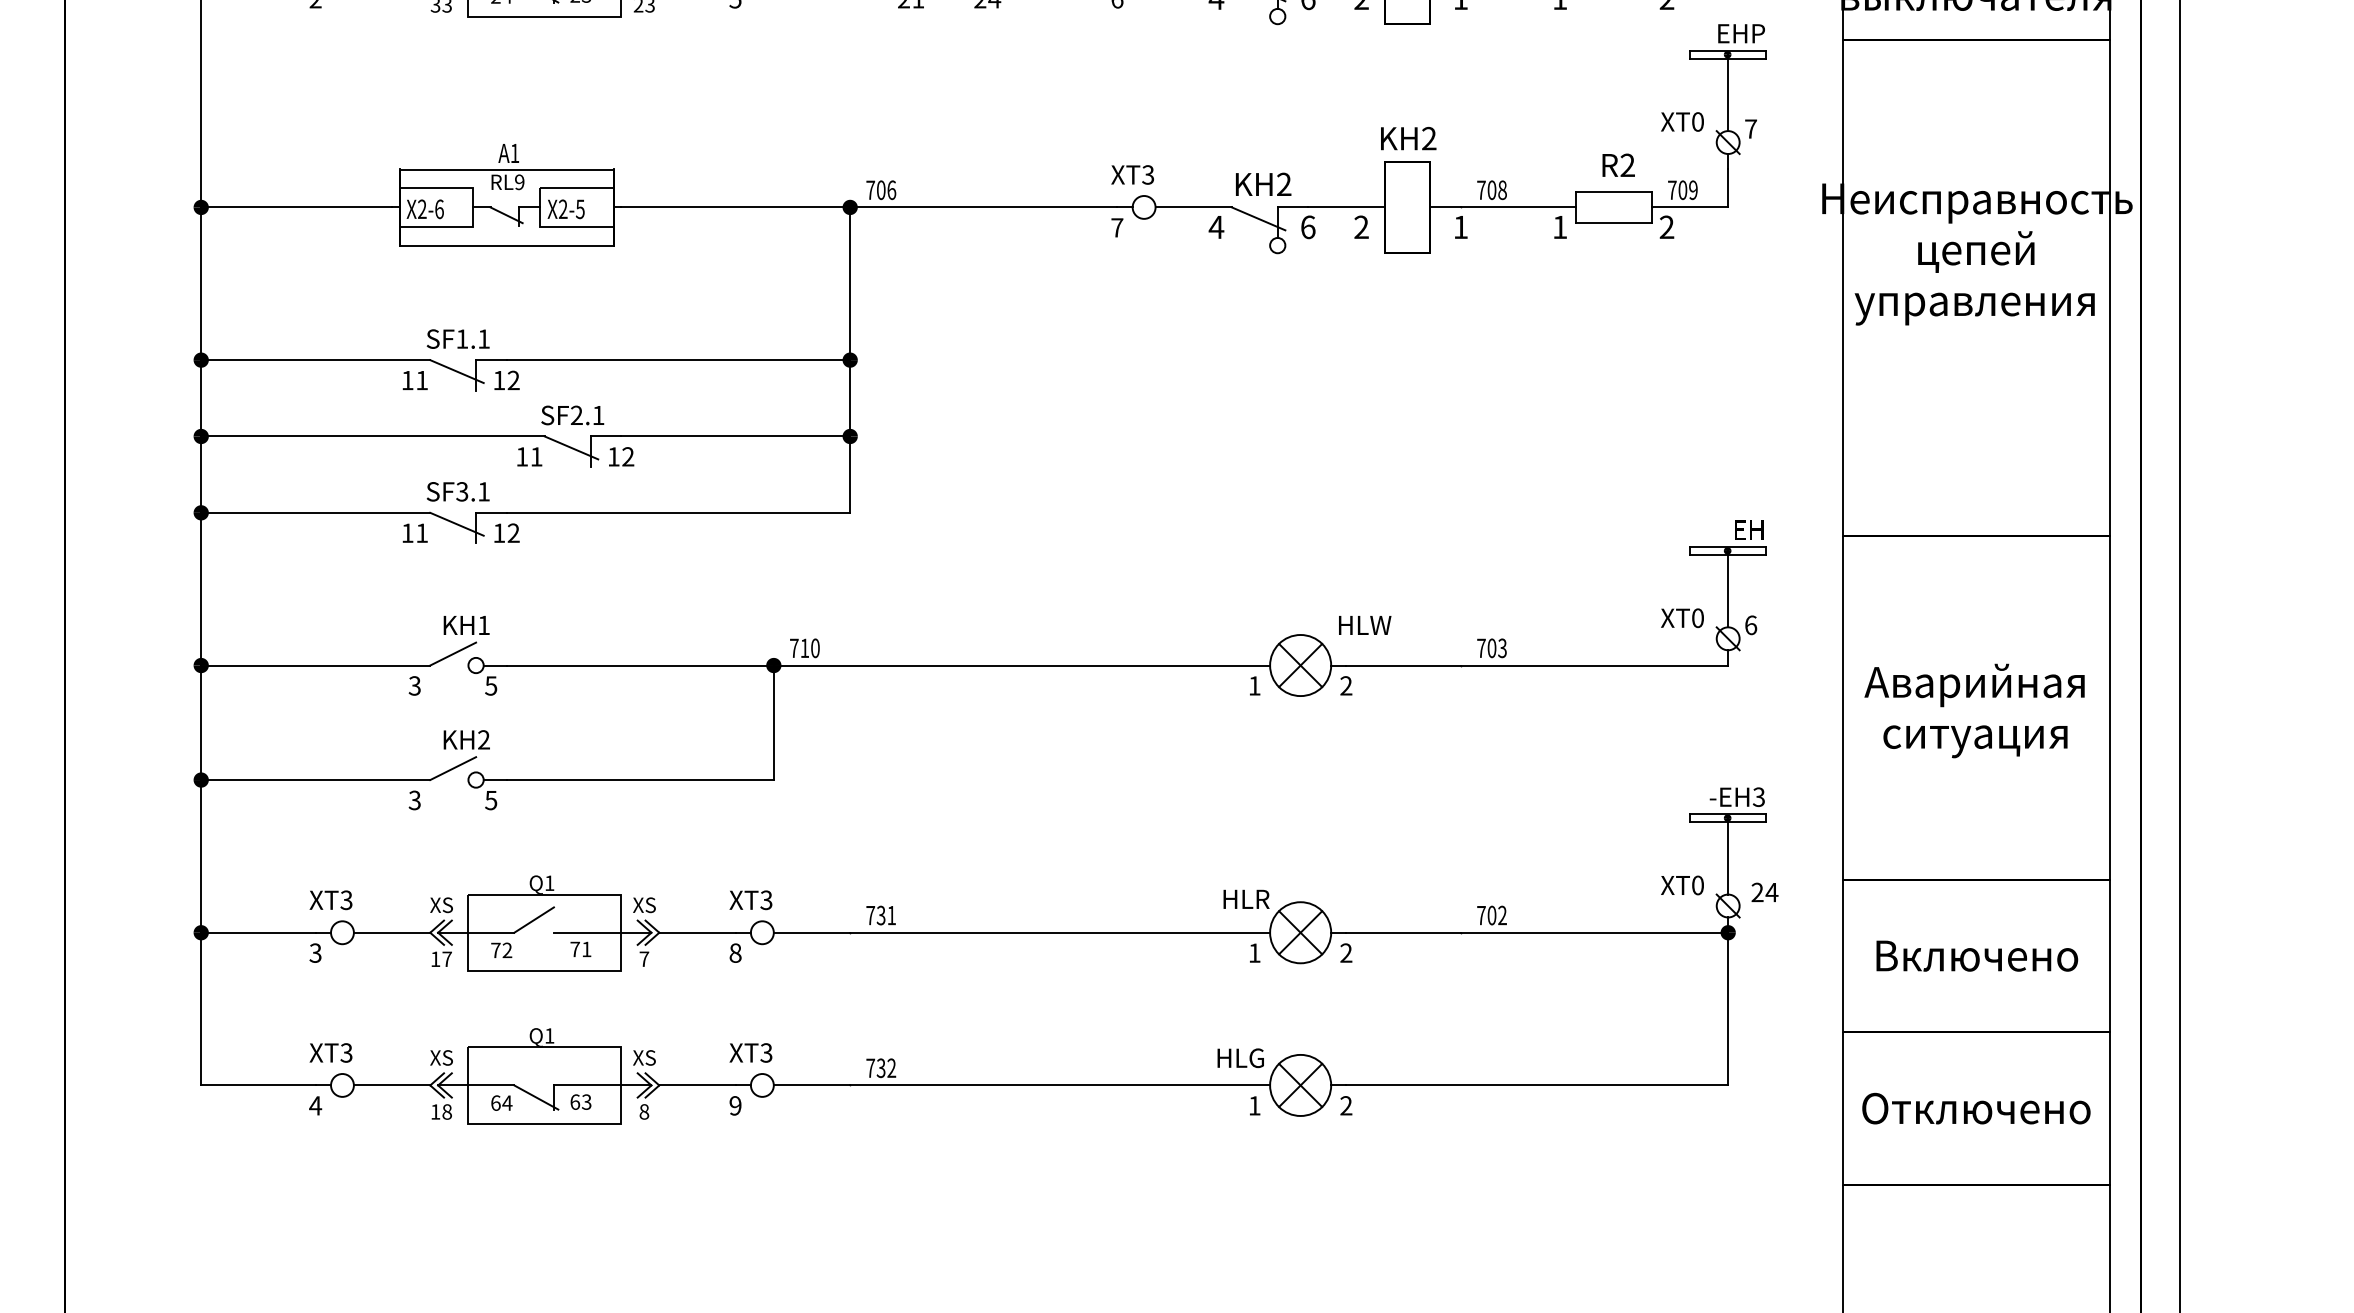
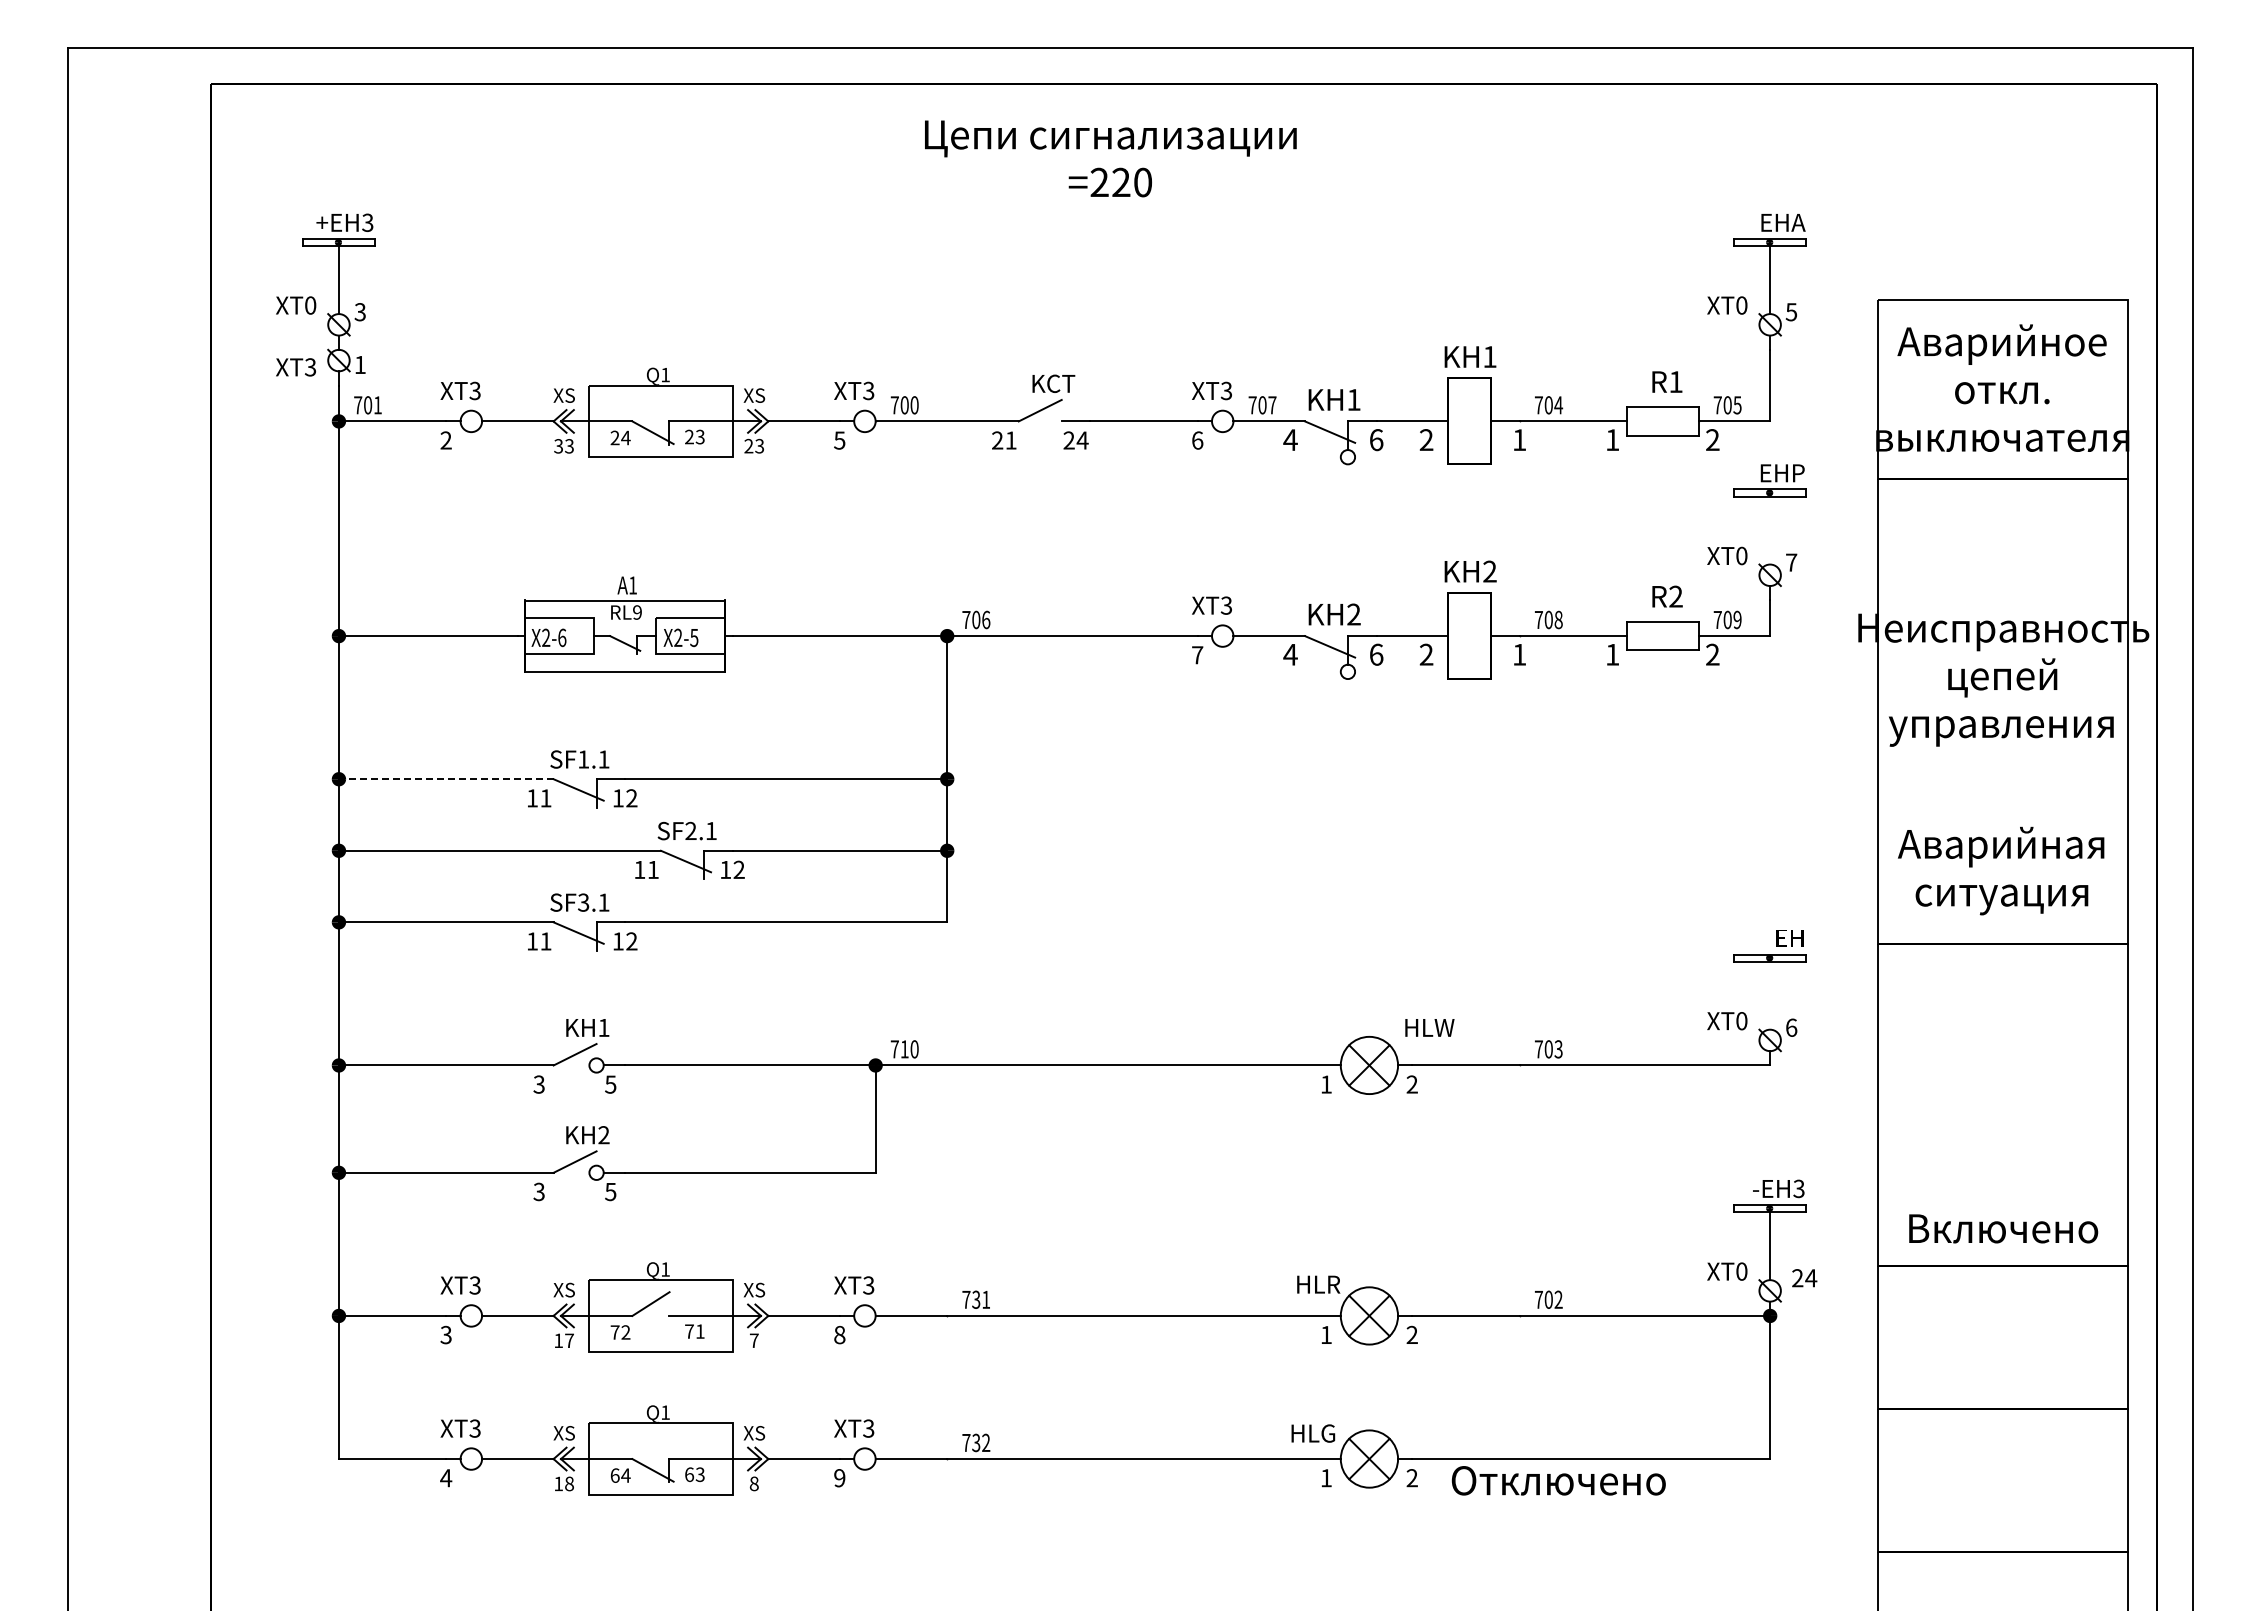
line: (1728, 92) -> (1770, 528), removed
line: (314, 360) -> (445, 779), solid -> dashed
line: (1728, 588) -> (1770, 993), removed
text: (1974, 710) -> (2001, 870), moved
text: (1977, 955) -> (2003, 1228), moved
text: (1976, 1108) -> (1558, 1480), moved

